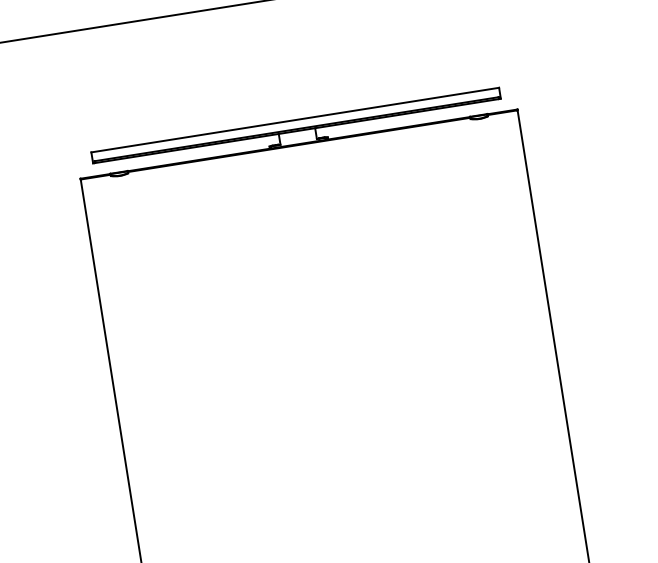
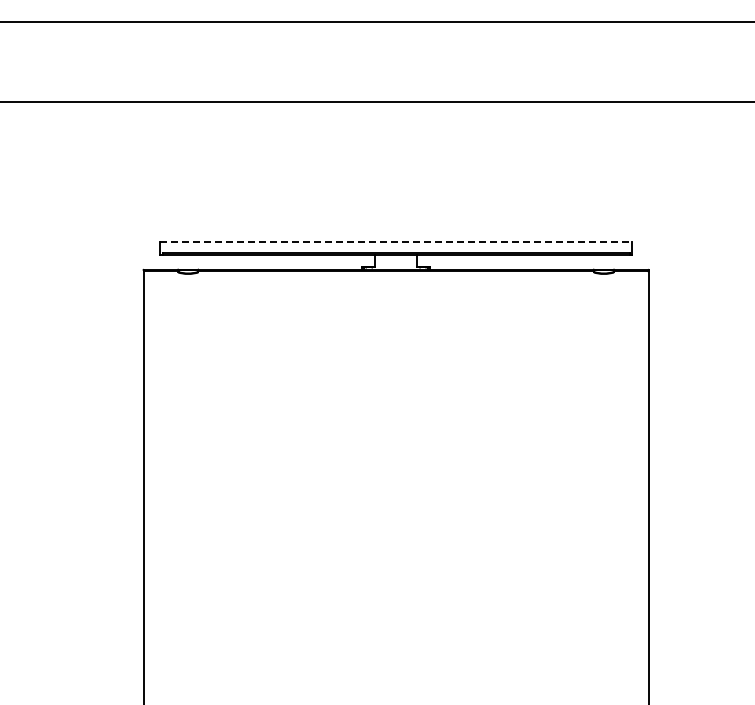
line: (295, 120) -> (396, 242), solid -> dashed

